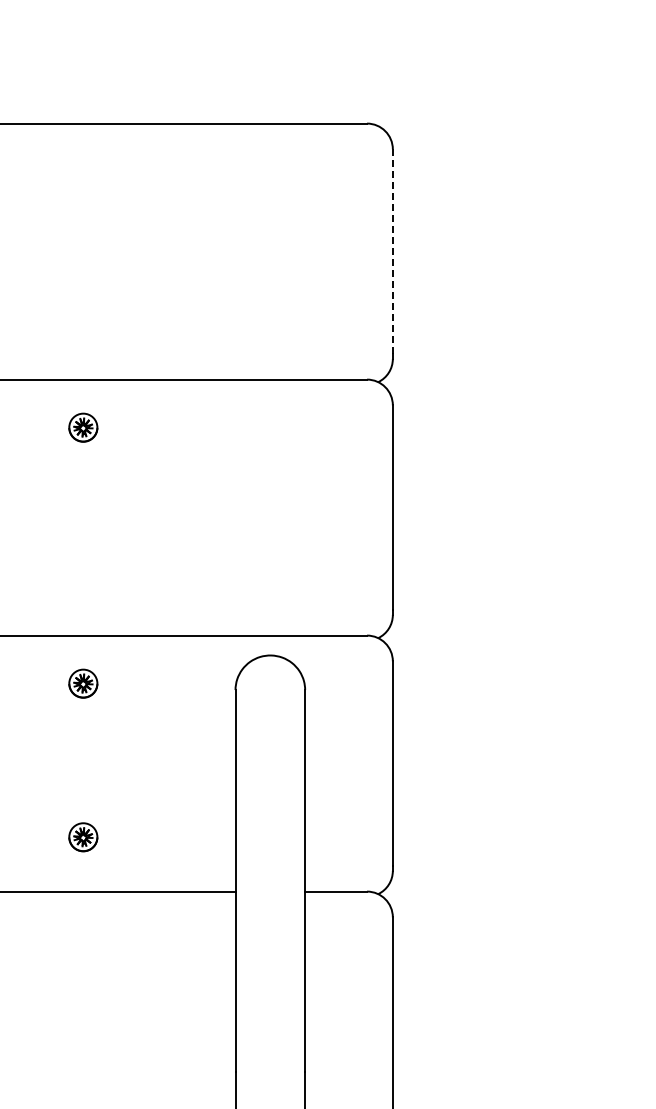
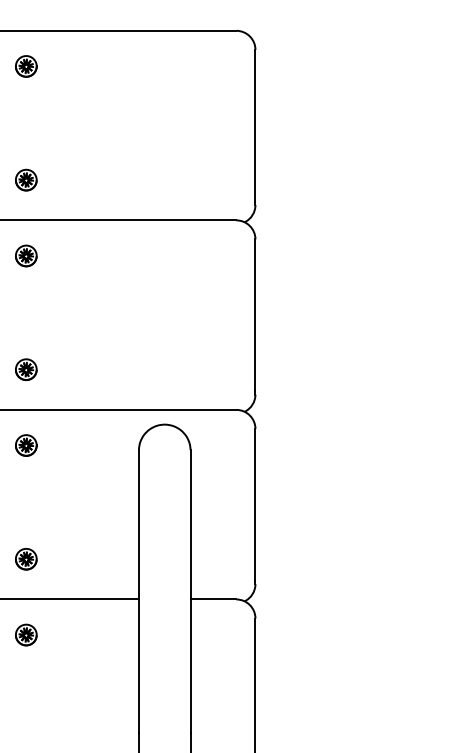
part: (83, 171) -> (26, 66), added
line: (392, 251) -> (255, 125), dashed -> solid
part: (83, 325) -> (26, 180), added
part: (83, 581) -> (26, 369), added
part: (83, 939) -> (26, 634), added

